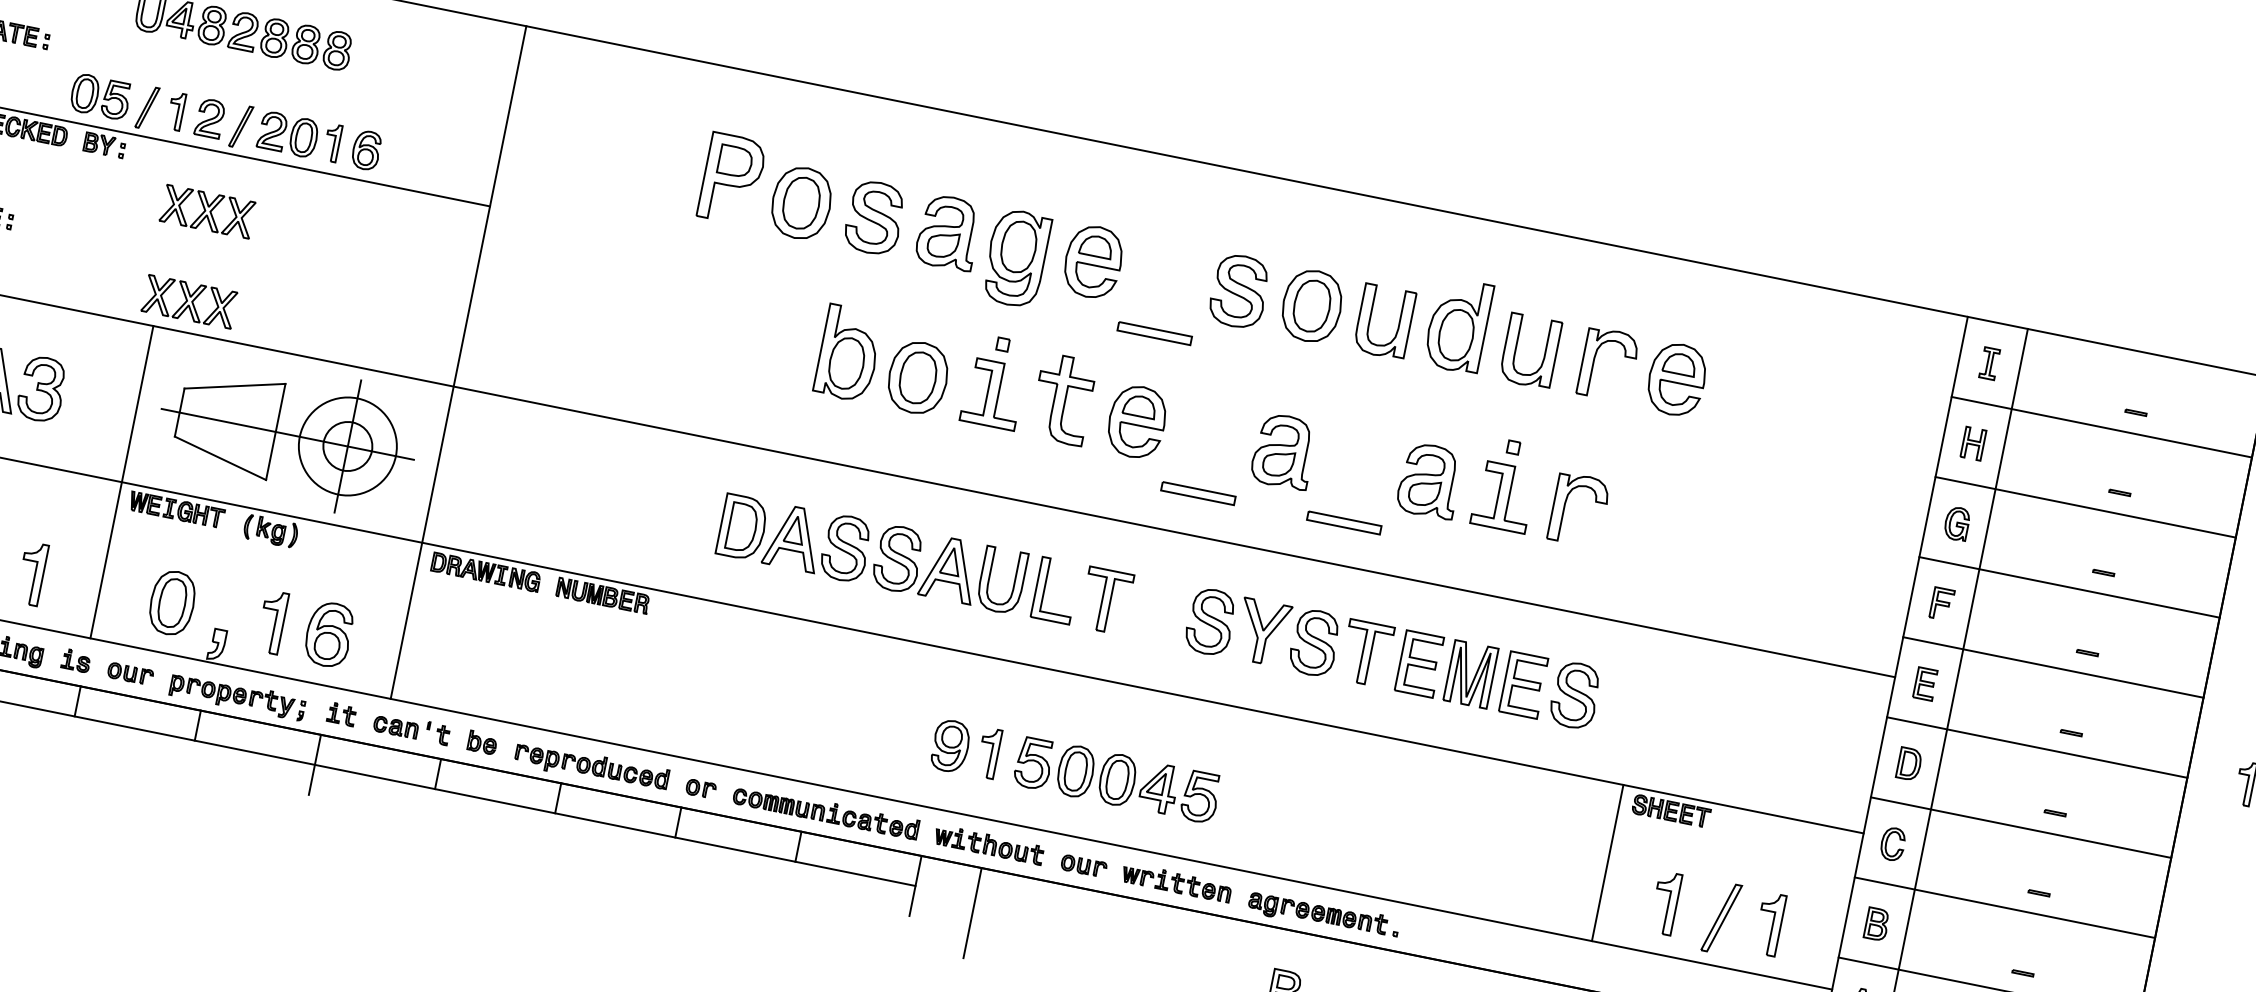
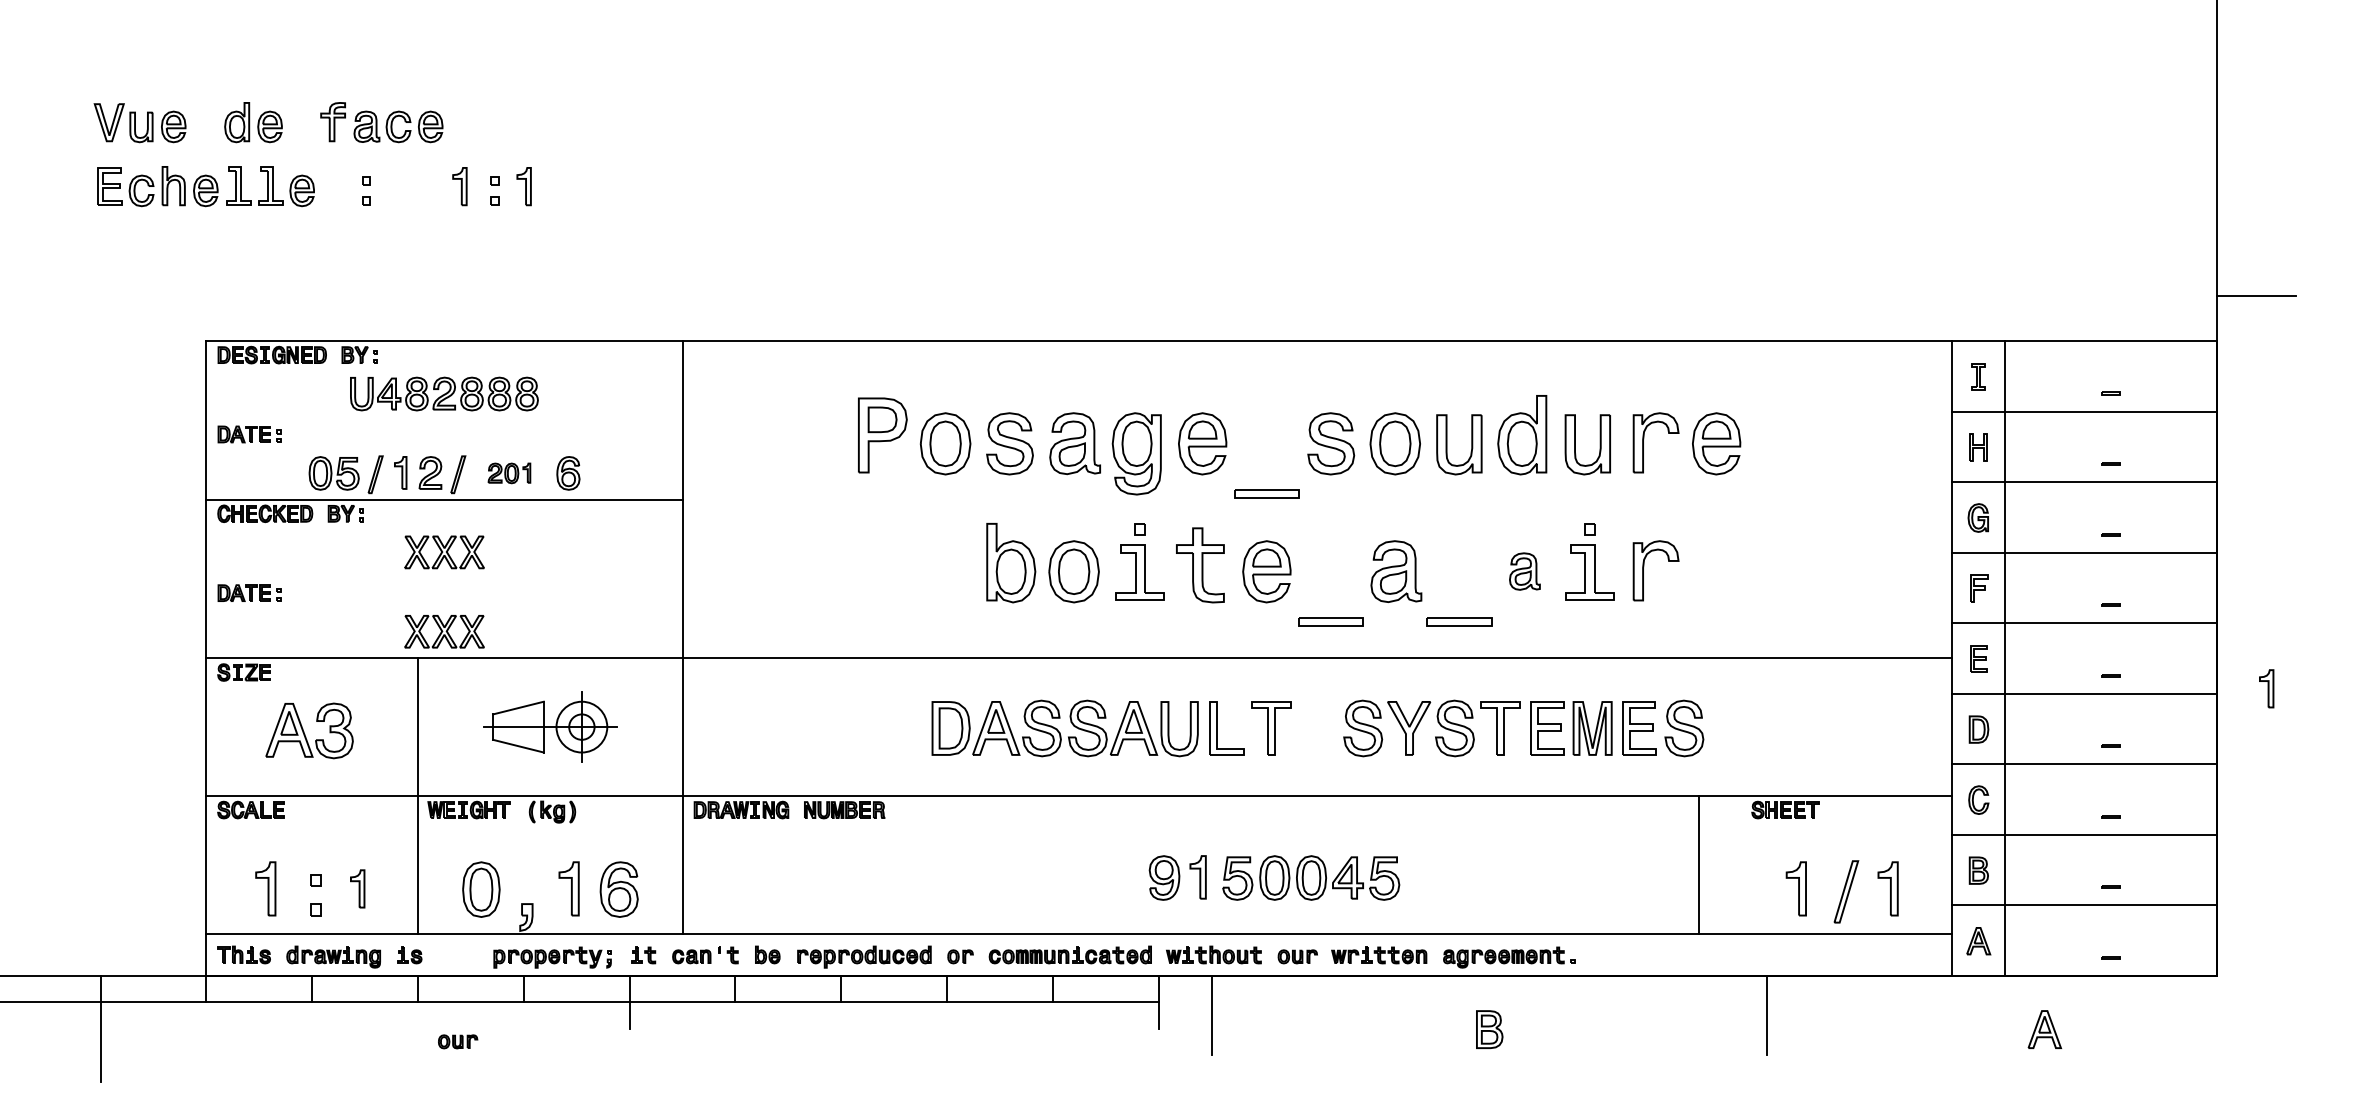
part: (299, 137) -> (509, 473), size x0.6
part: (287, 433) -> (549, 726), size x0.6
part: (1429, 480) -> (1524, 571), size x0.6
part: (32, 573) -> (357, 888), size x0.7
part: (131, 673) -> (458, 1041), moved
line: (1607, 862) -> (1698, 864), moved

